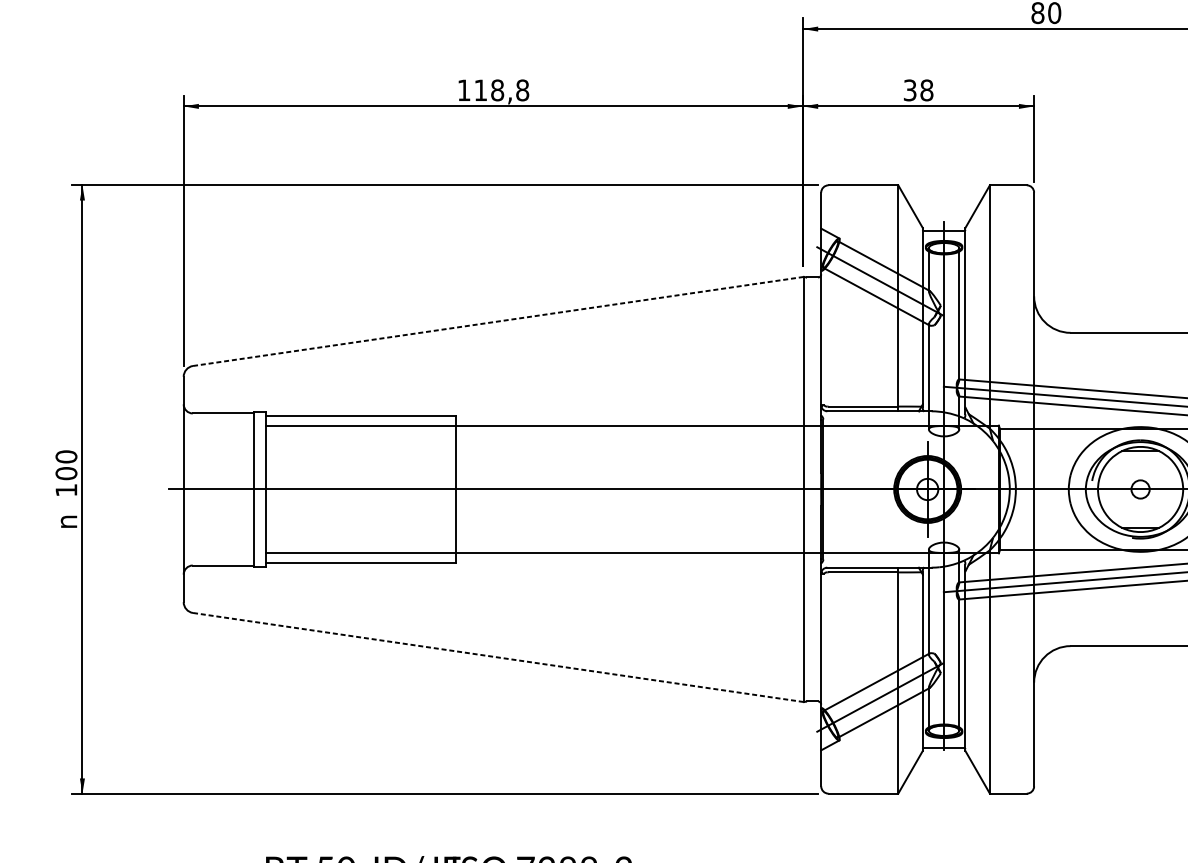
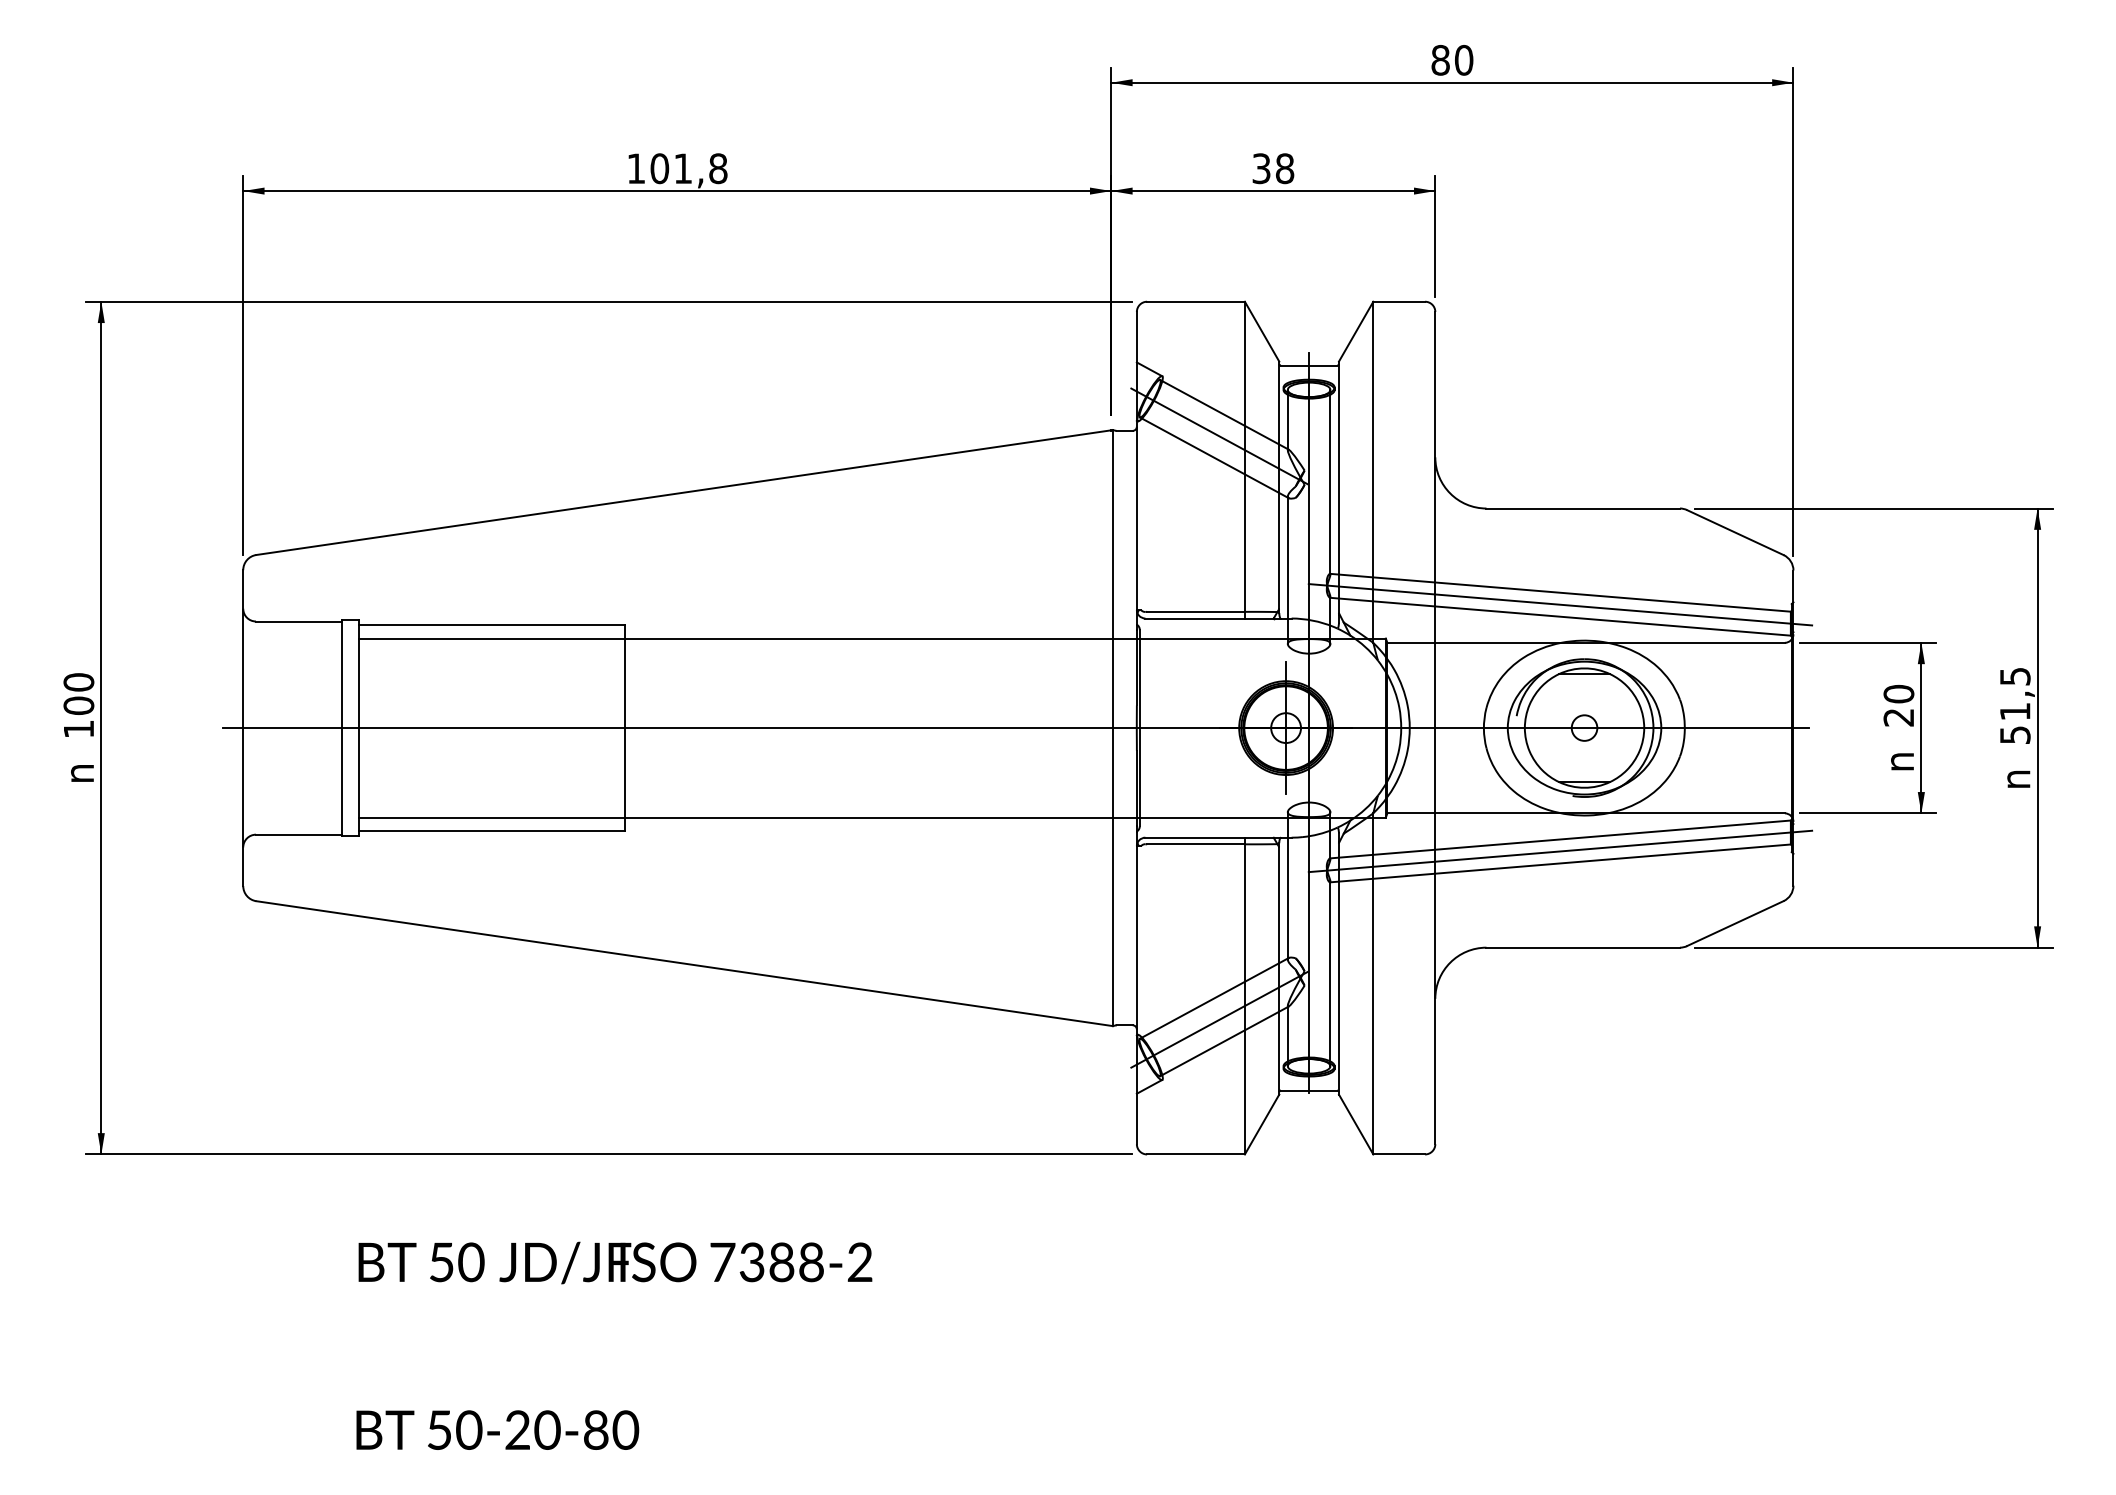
text: (489, 90) -> (671, 168), 118,8 -> 101,8
line: (498, 321) -> (684, 492), dashed -> solid
line: (498, 657) -> (684, 963), dashed -> solid

